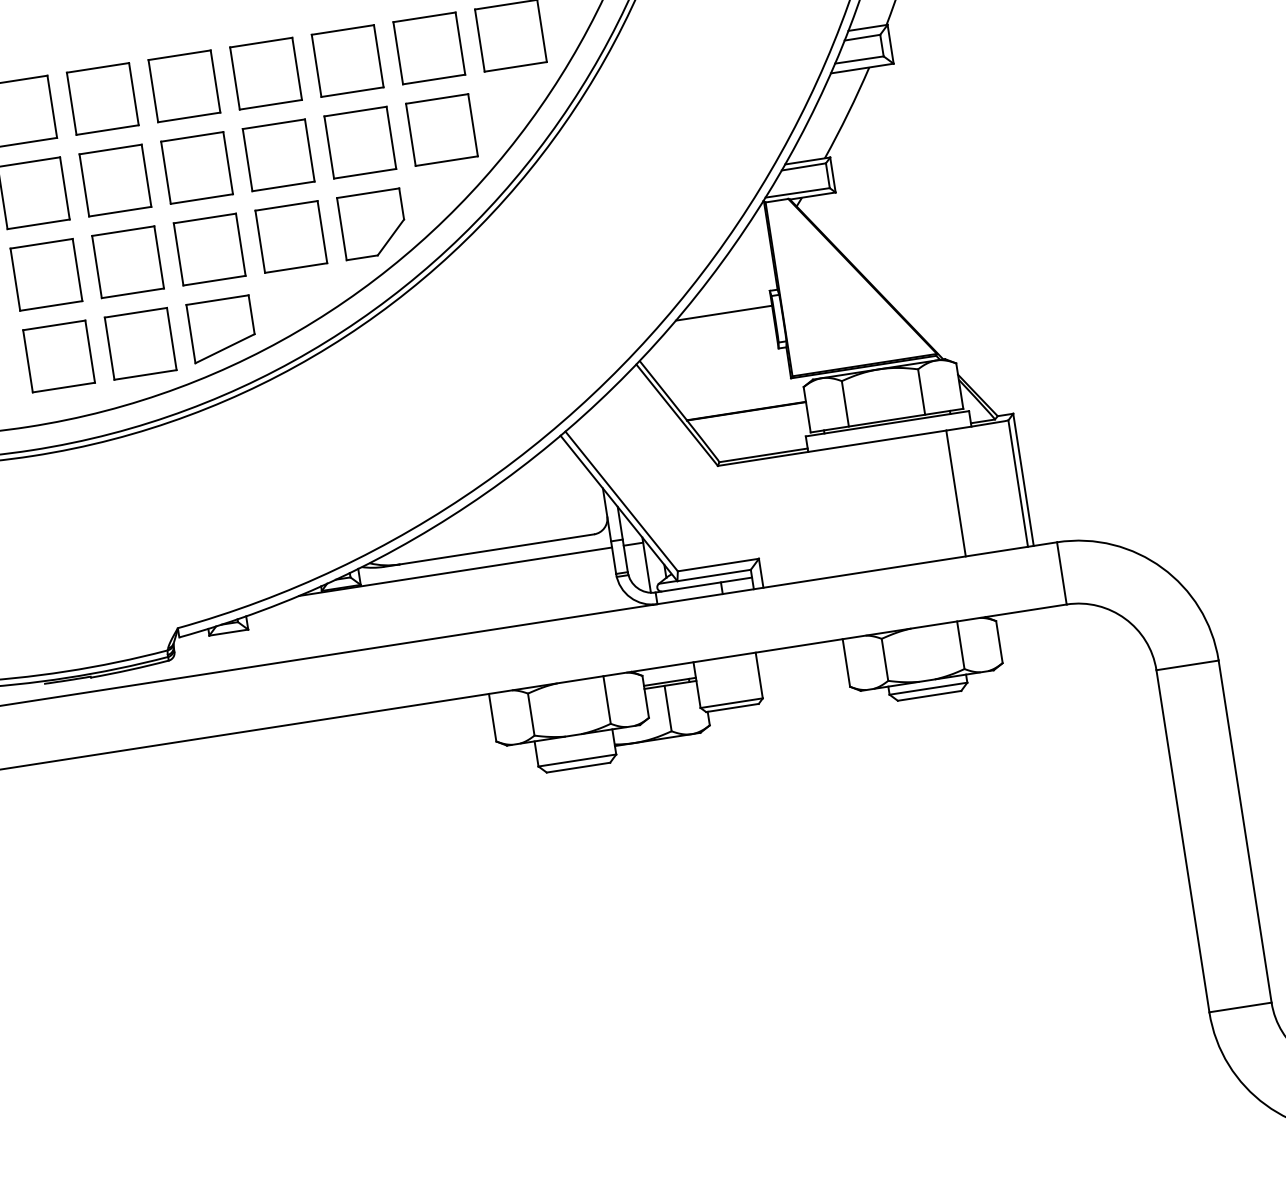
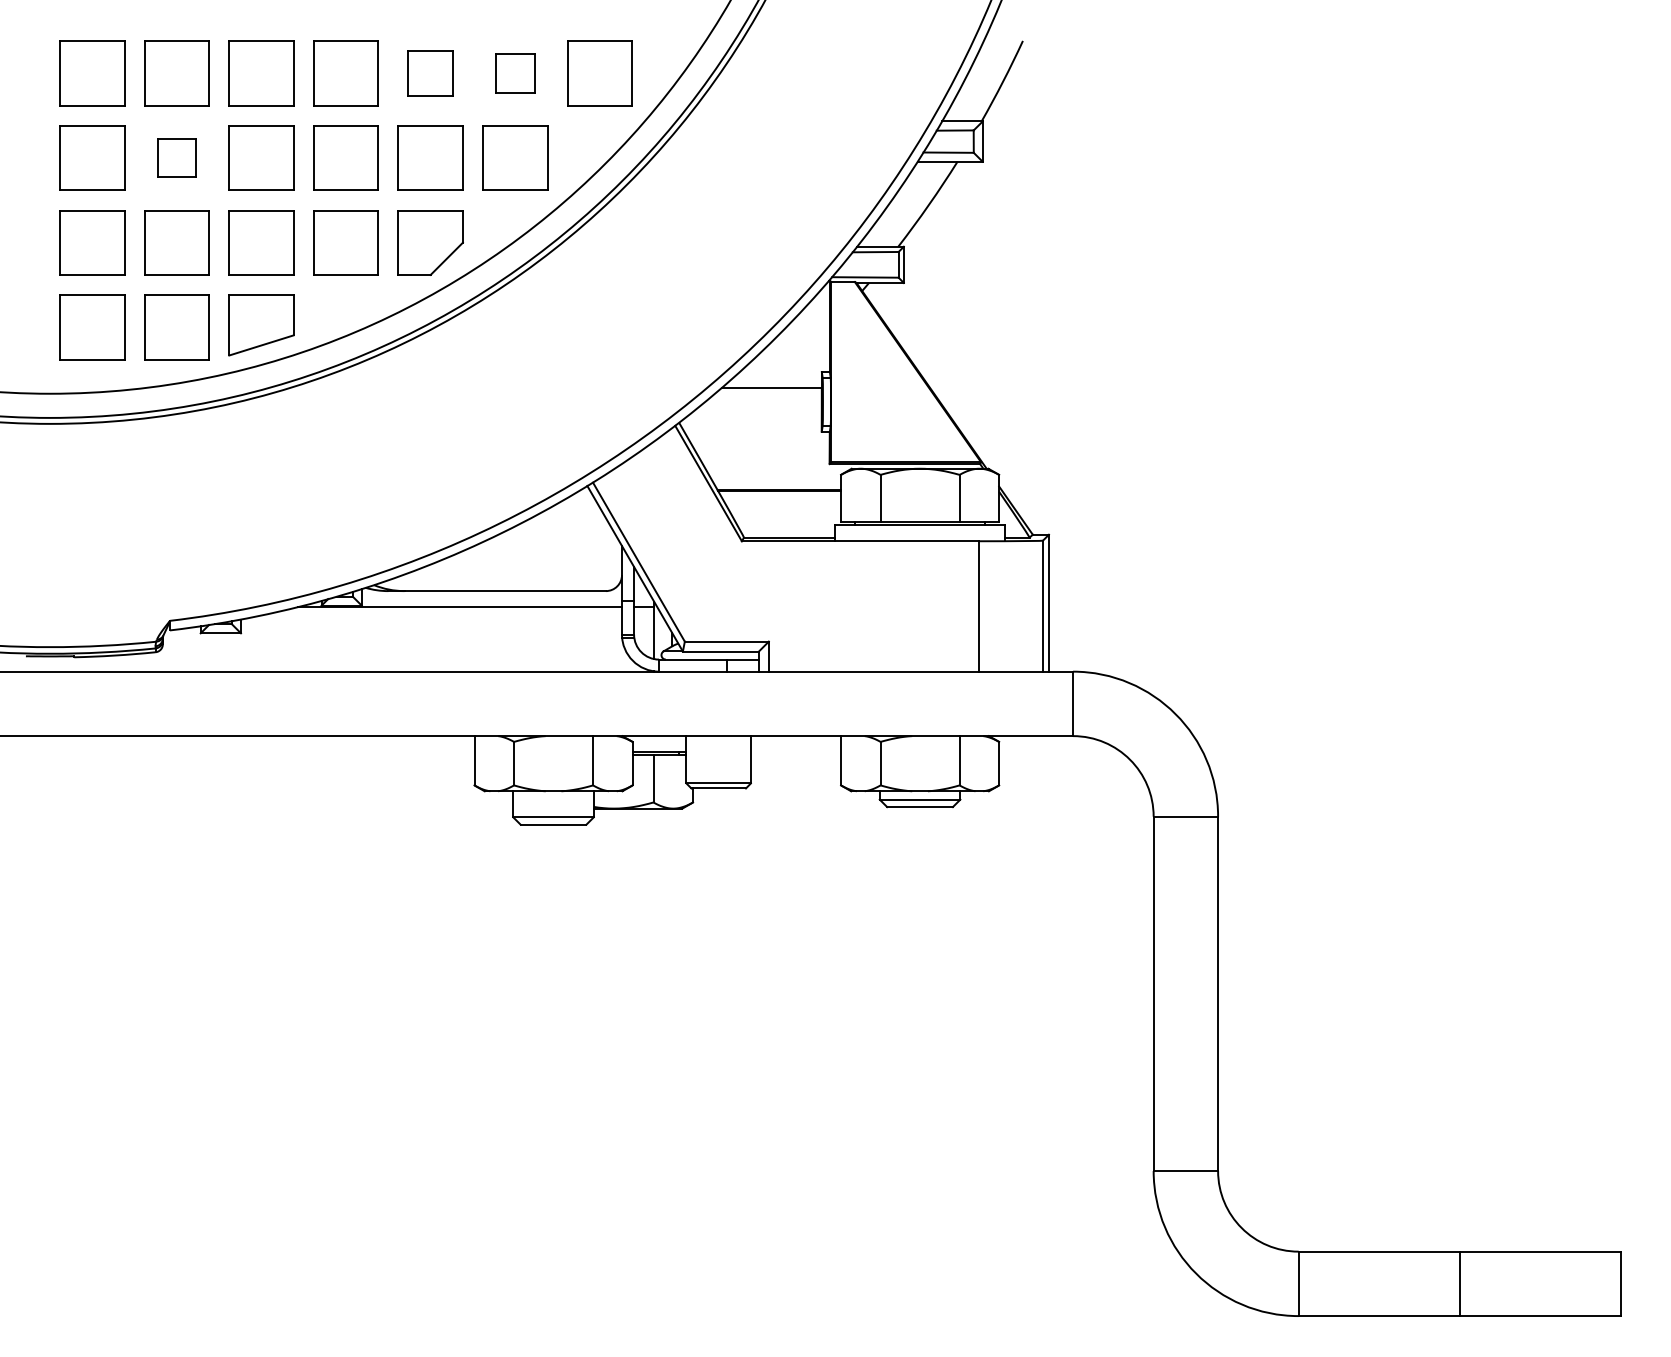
part: (429, 48) -> (515, 73), size x0.6
part: (347, 61) -> (430, 73), size x0.7
part: (114, 180) -> (176, 157), size x0.6

